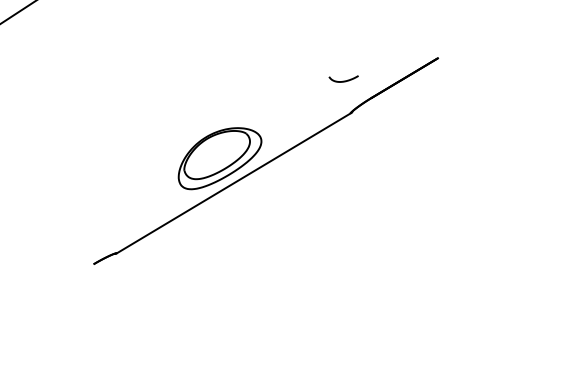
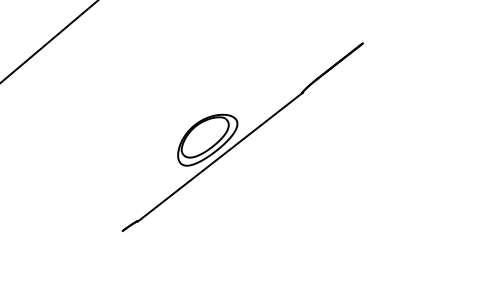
curve: (344, 79) -> (294, 68), removed

